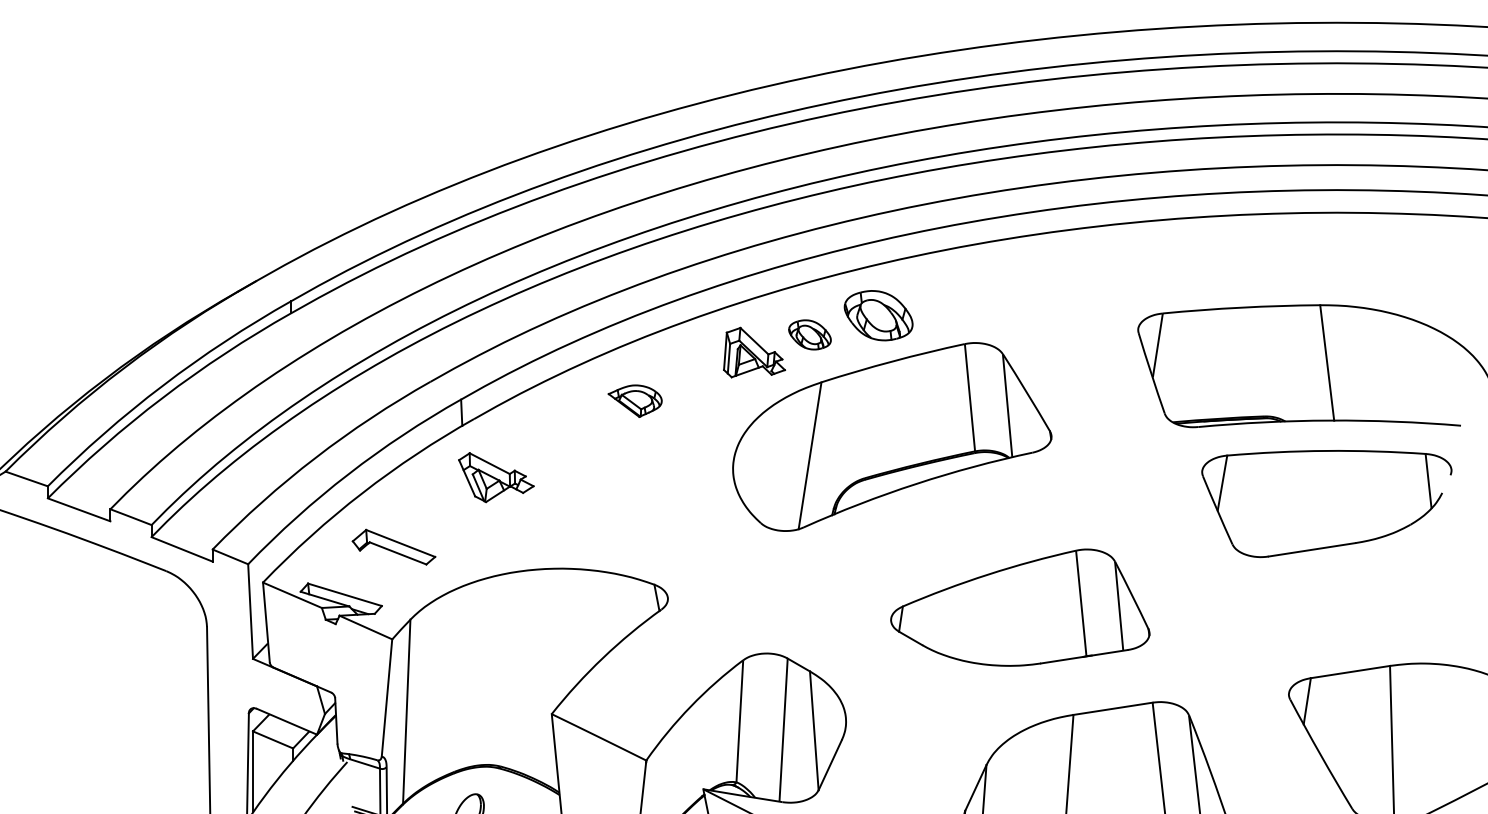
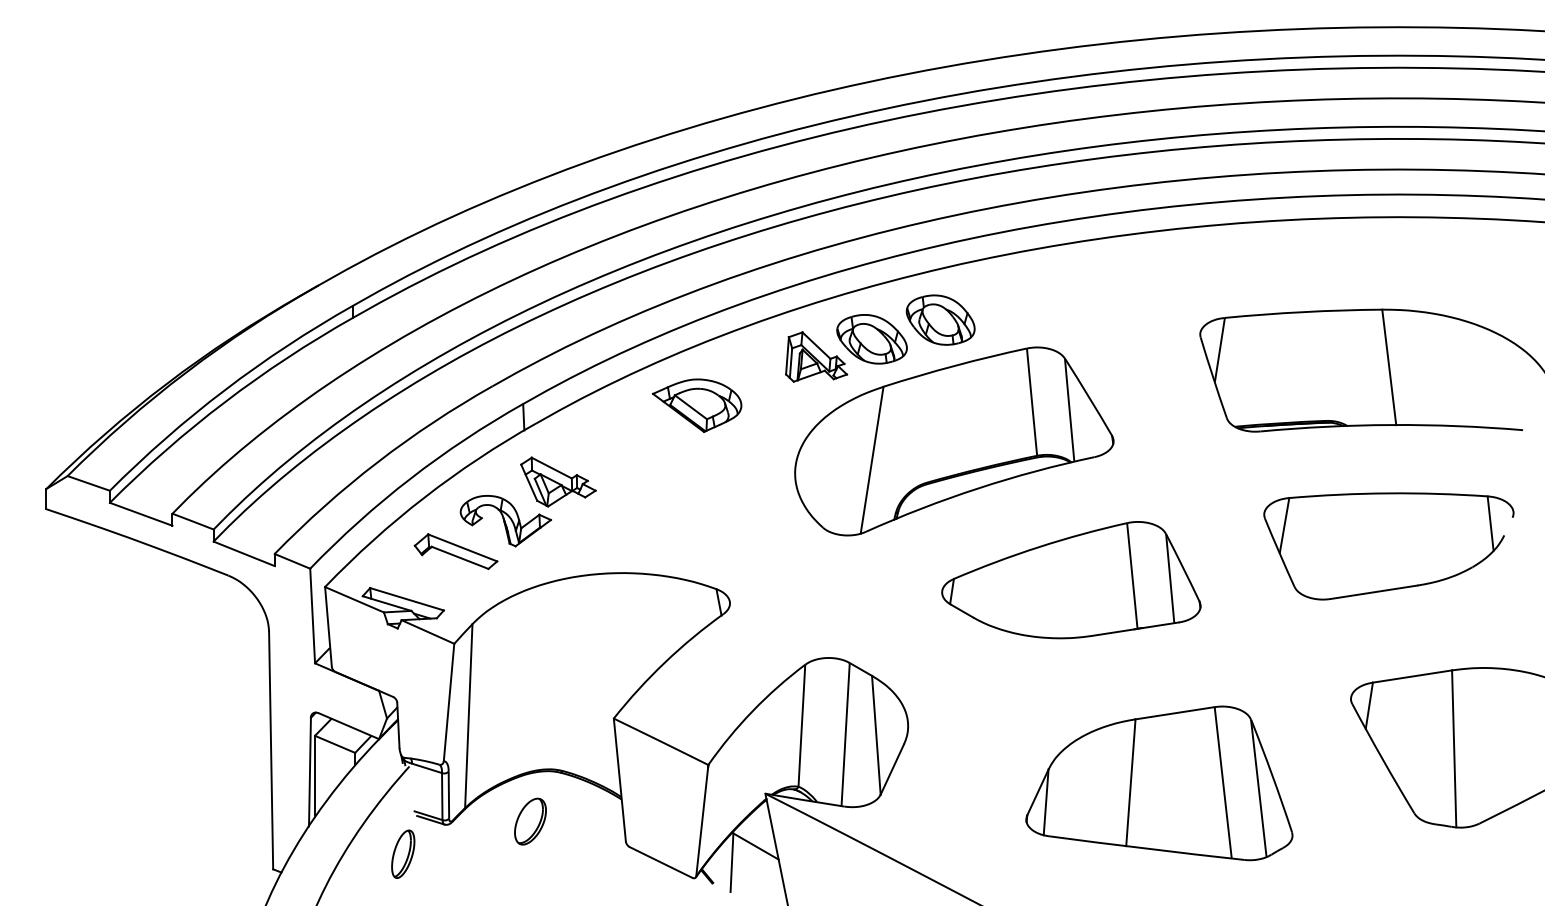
part: (809, 335) -> (871, 339), size x1.67
part: (635, 401) -> (697, 405), size x1.67
part: (1326, 504) -> (1388, 546), moved
part: (443, 517) -> (505, 521), added
part: (1020, 608) -> (1071, 580), moved

